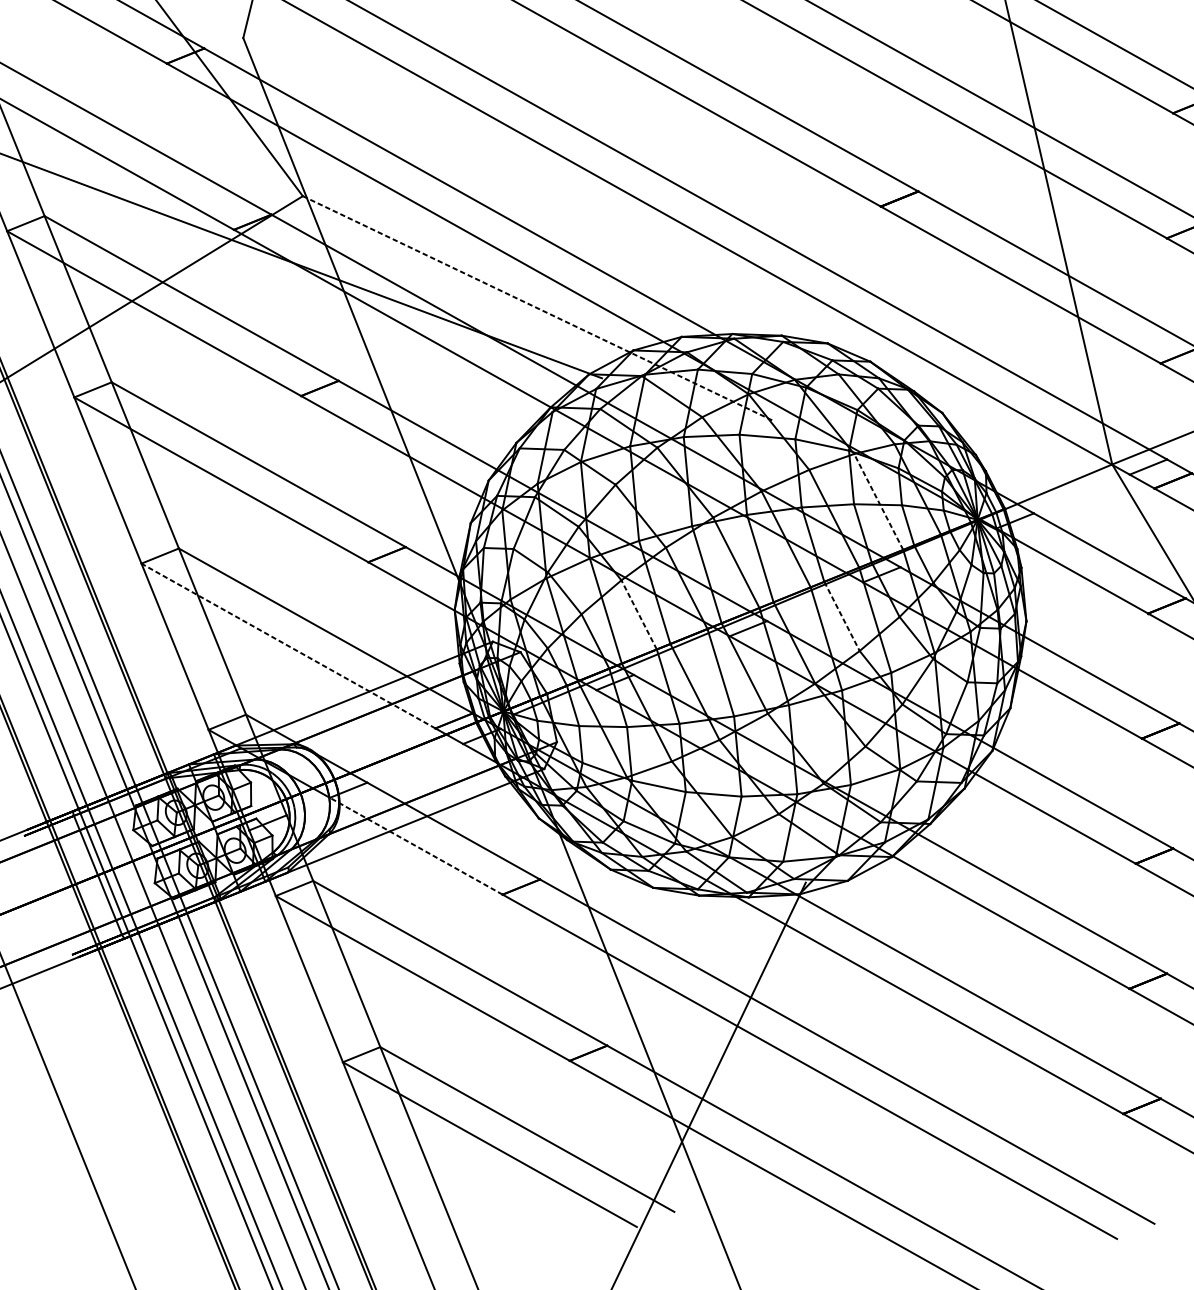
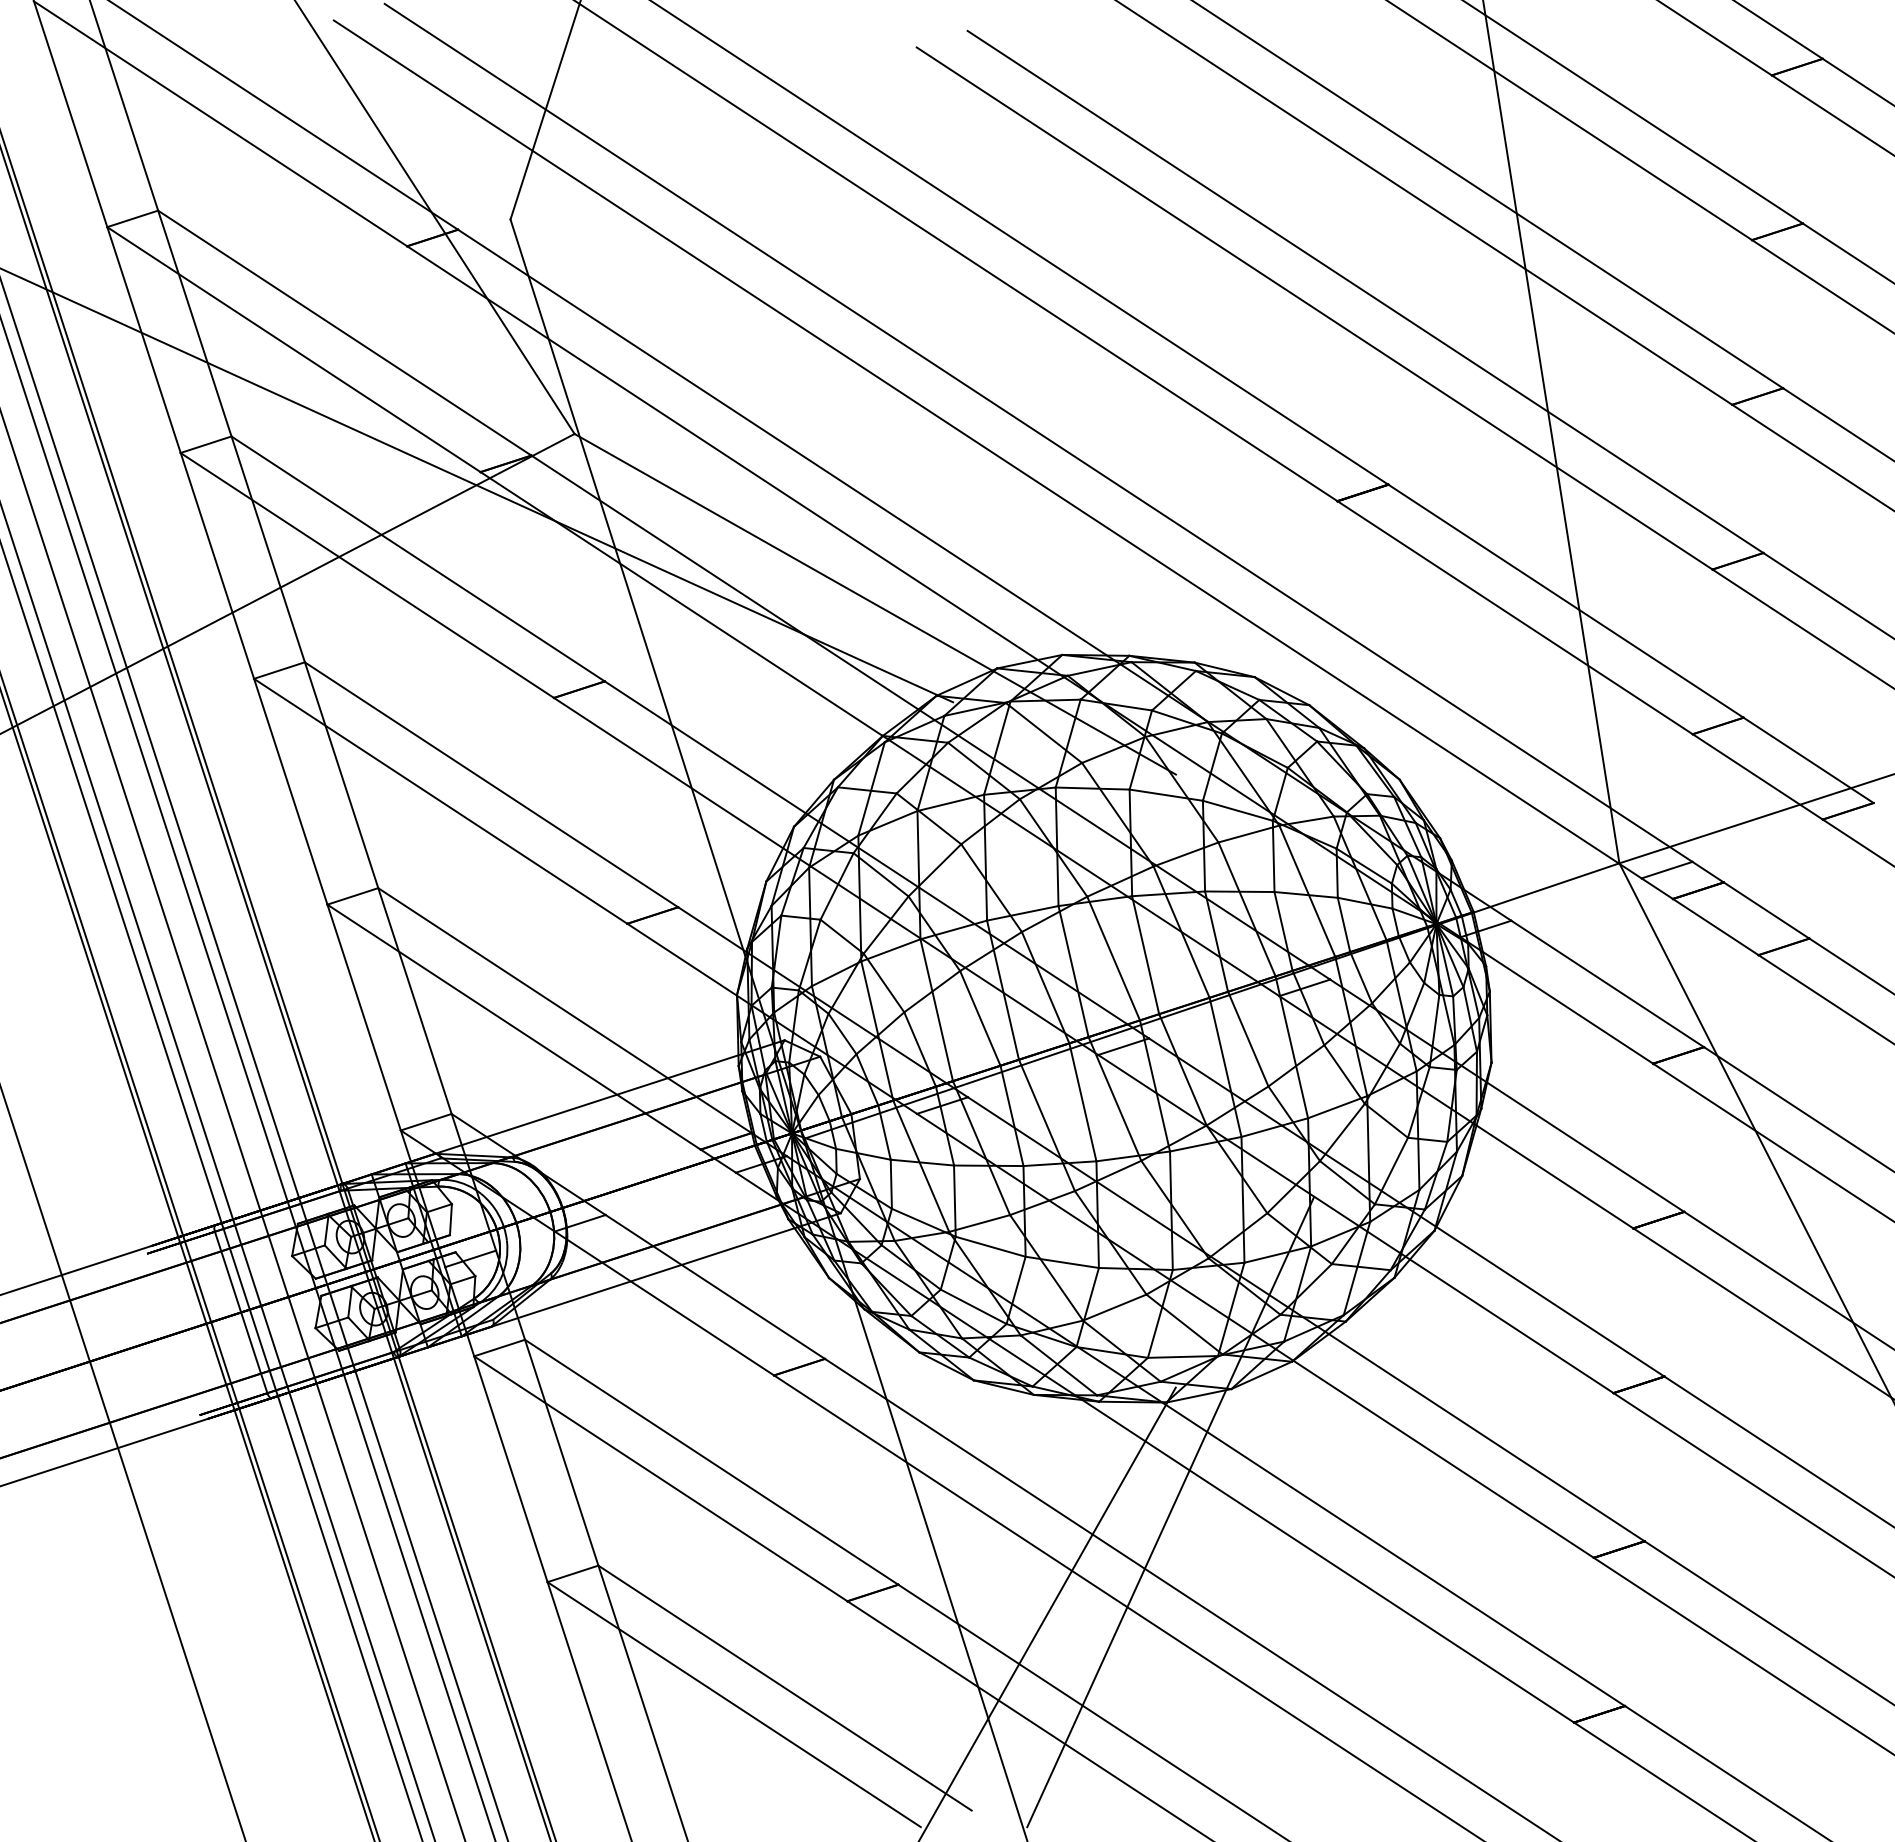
line: (538, 308) -> (875, 604), dashed -> solid
line: (878, 501) -> (1307, 890), dashed -> solid
line: (639, 614) -> (980, 1017), dashed -> solid
line: (842, 616) -> (1248, 1039), dashed -> solid
line: (288, 645) -> (513, 1026), dashed -> solid
line: (416, 846) -> (664, 1303), dashed -> solid
line: (808, 976) -> (1170, 1512), added

